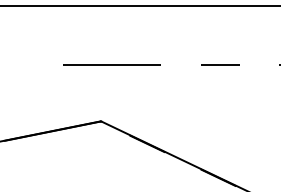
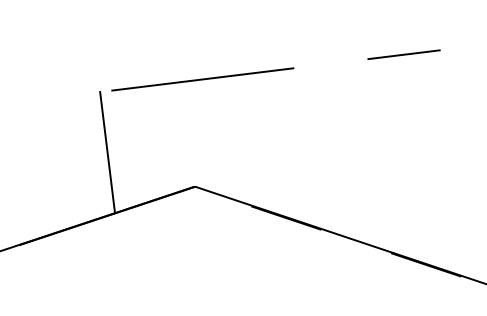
line: (56, 97) -> (106, 152), added

